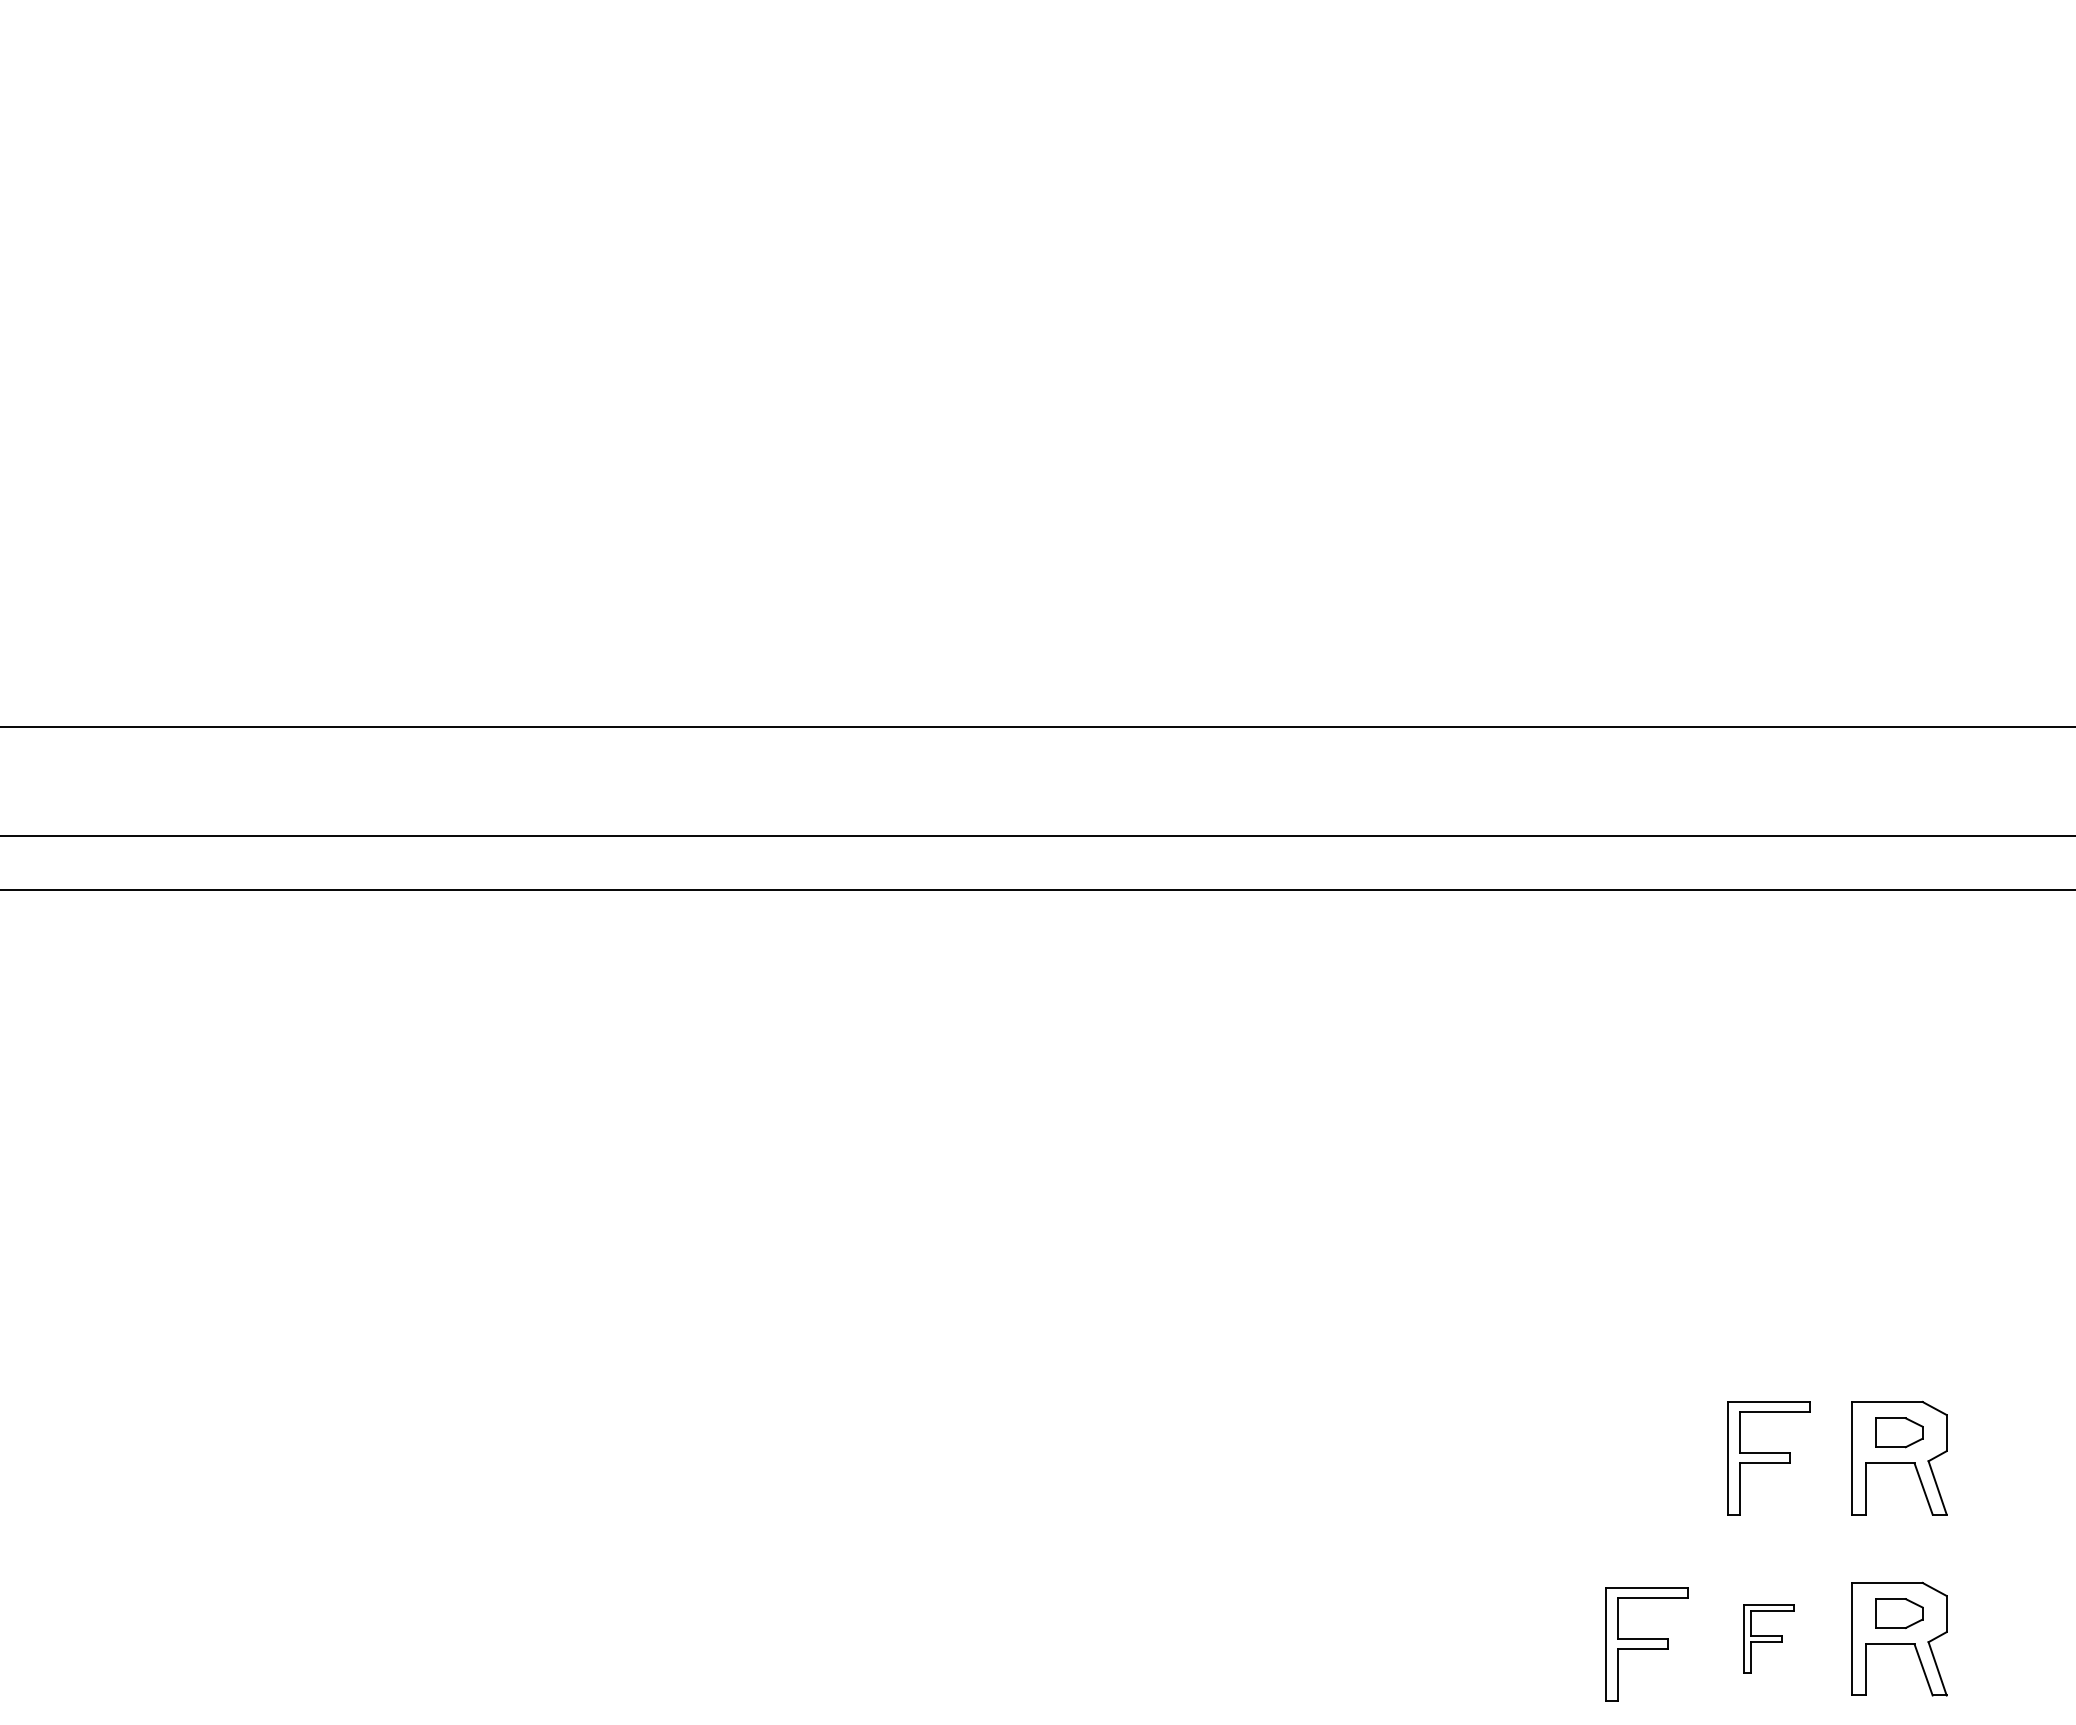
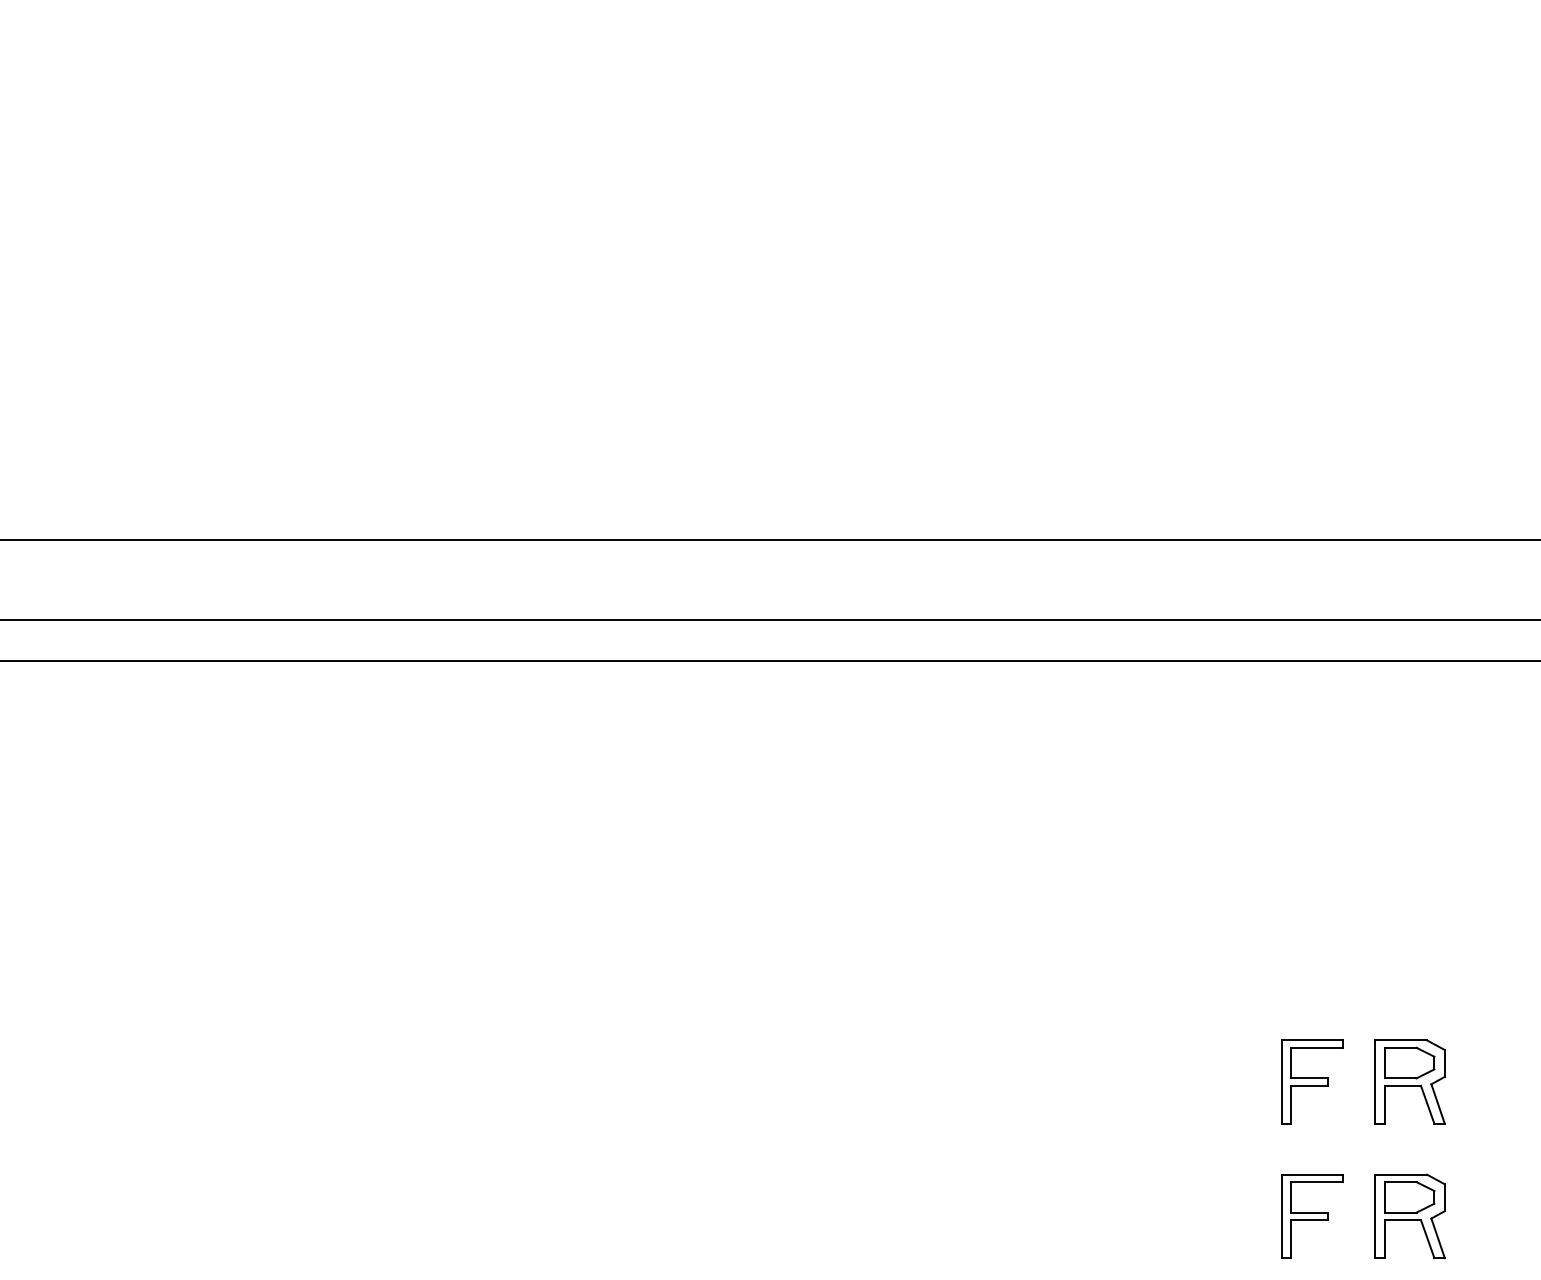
part: (1899, 1432) -> (1409, 1062), size x1.43
part: (1899, 1613) -> (1409, 1197), size x1.43
part: (1768, 1638) -> (1312, 1215), size x1.67
part: (1646, 1644) -> (1222, 1220), removed

